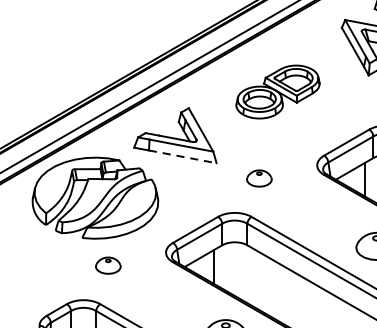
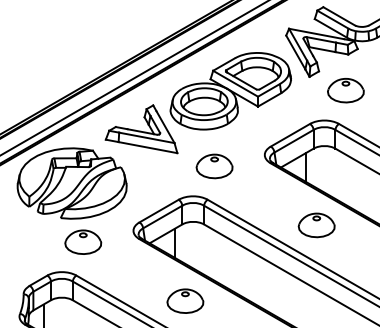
part: (277, 92) -> (230, 91), size x1.67
line: (183, 156) -> (148, 147), dashed -> solid
part: (259, 178) -> (214, 166), size x1.67
part: (108, 264) -> (83, 241), size x1.67

